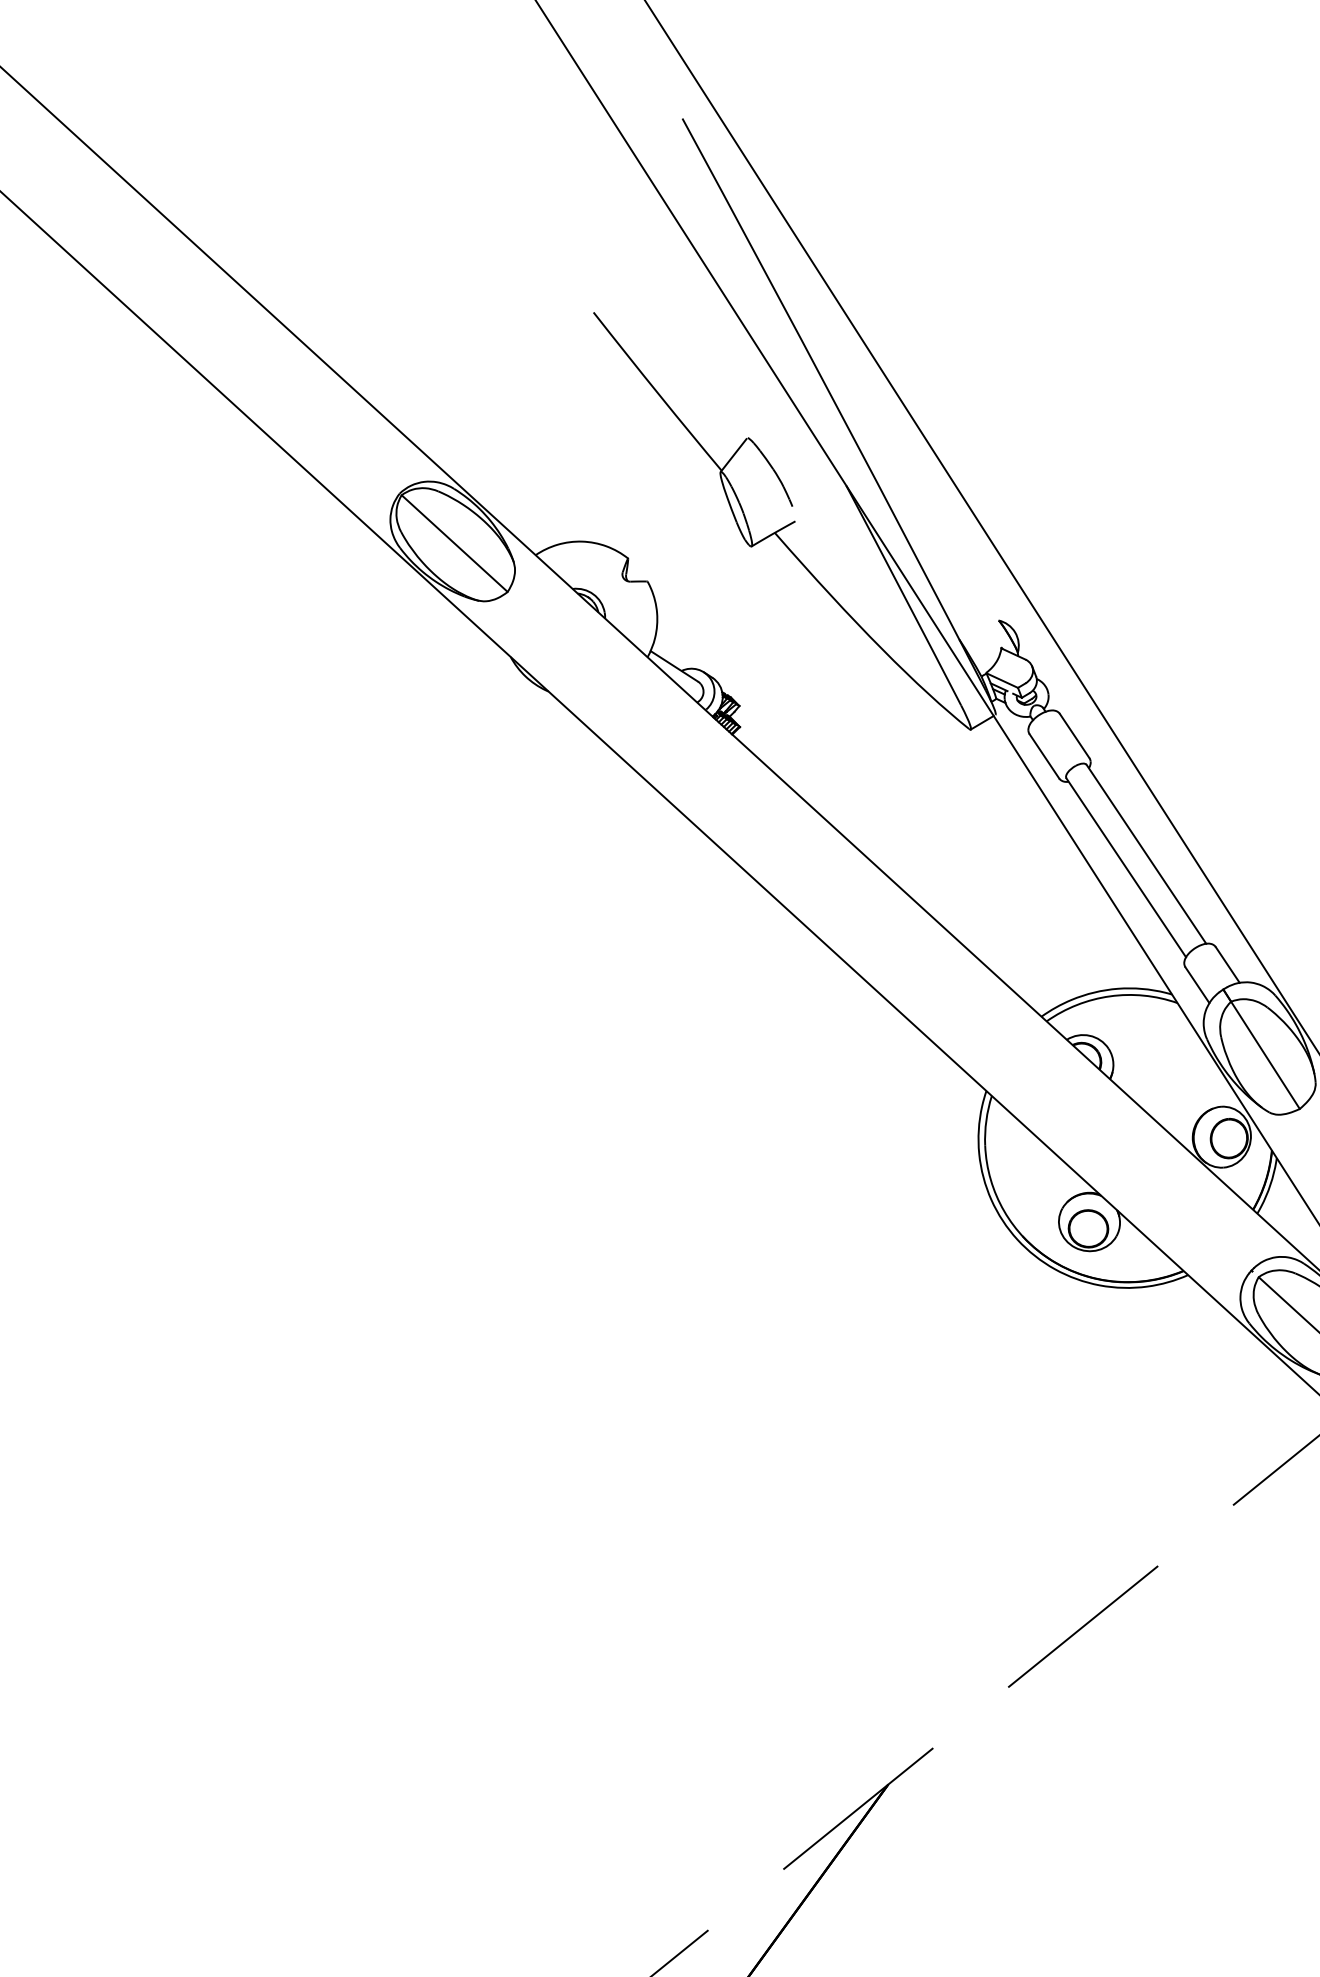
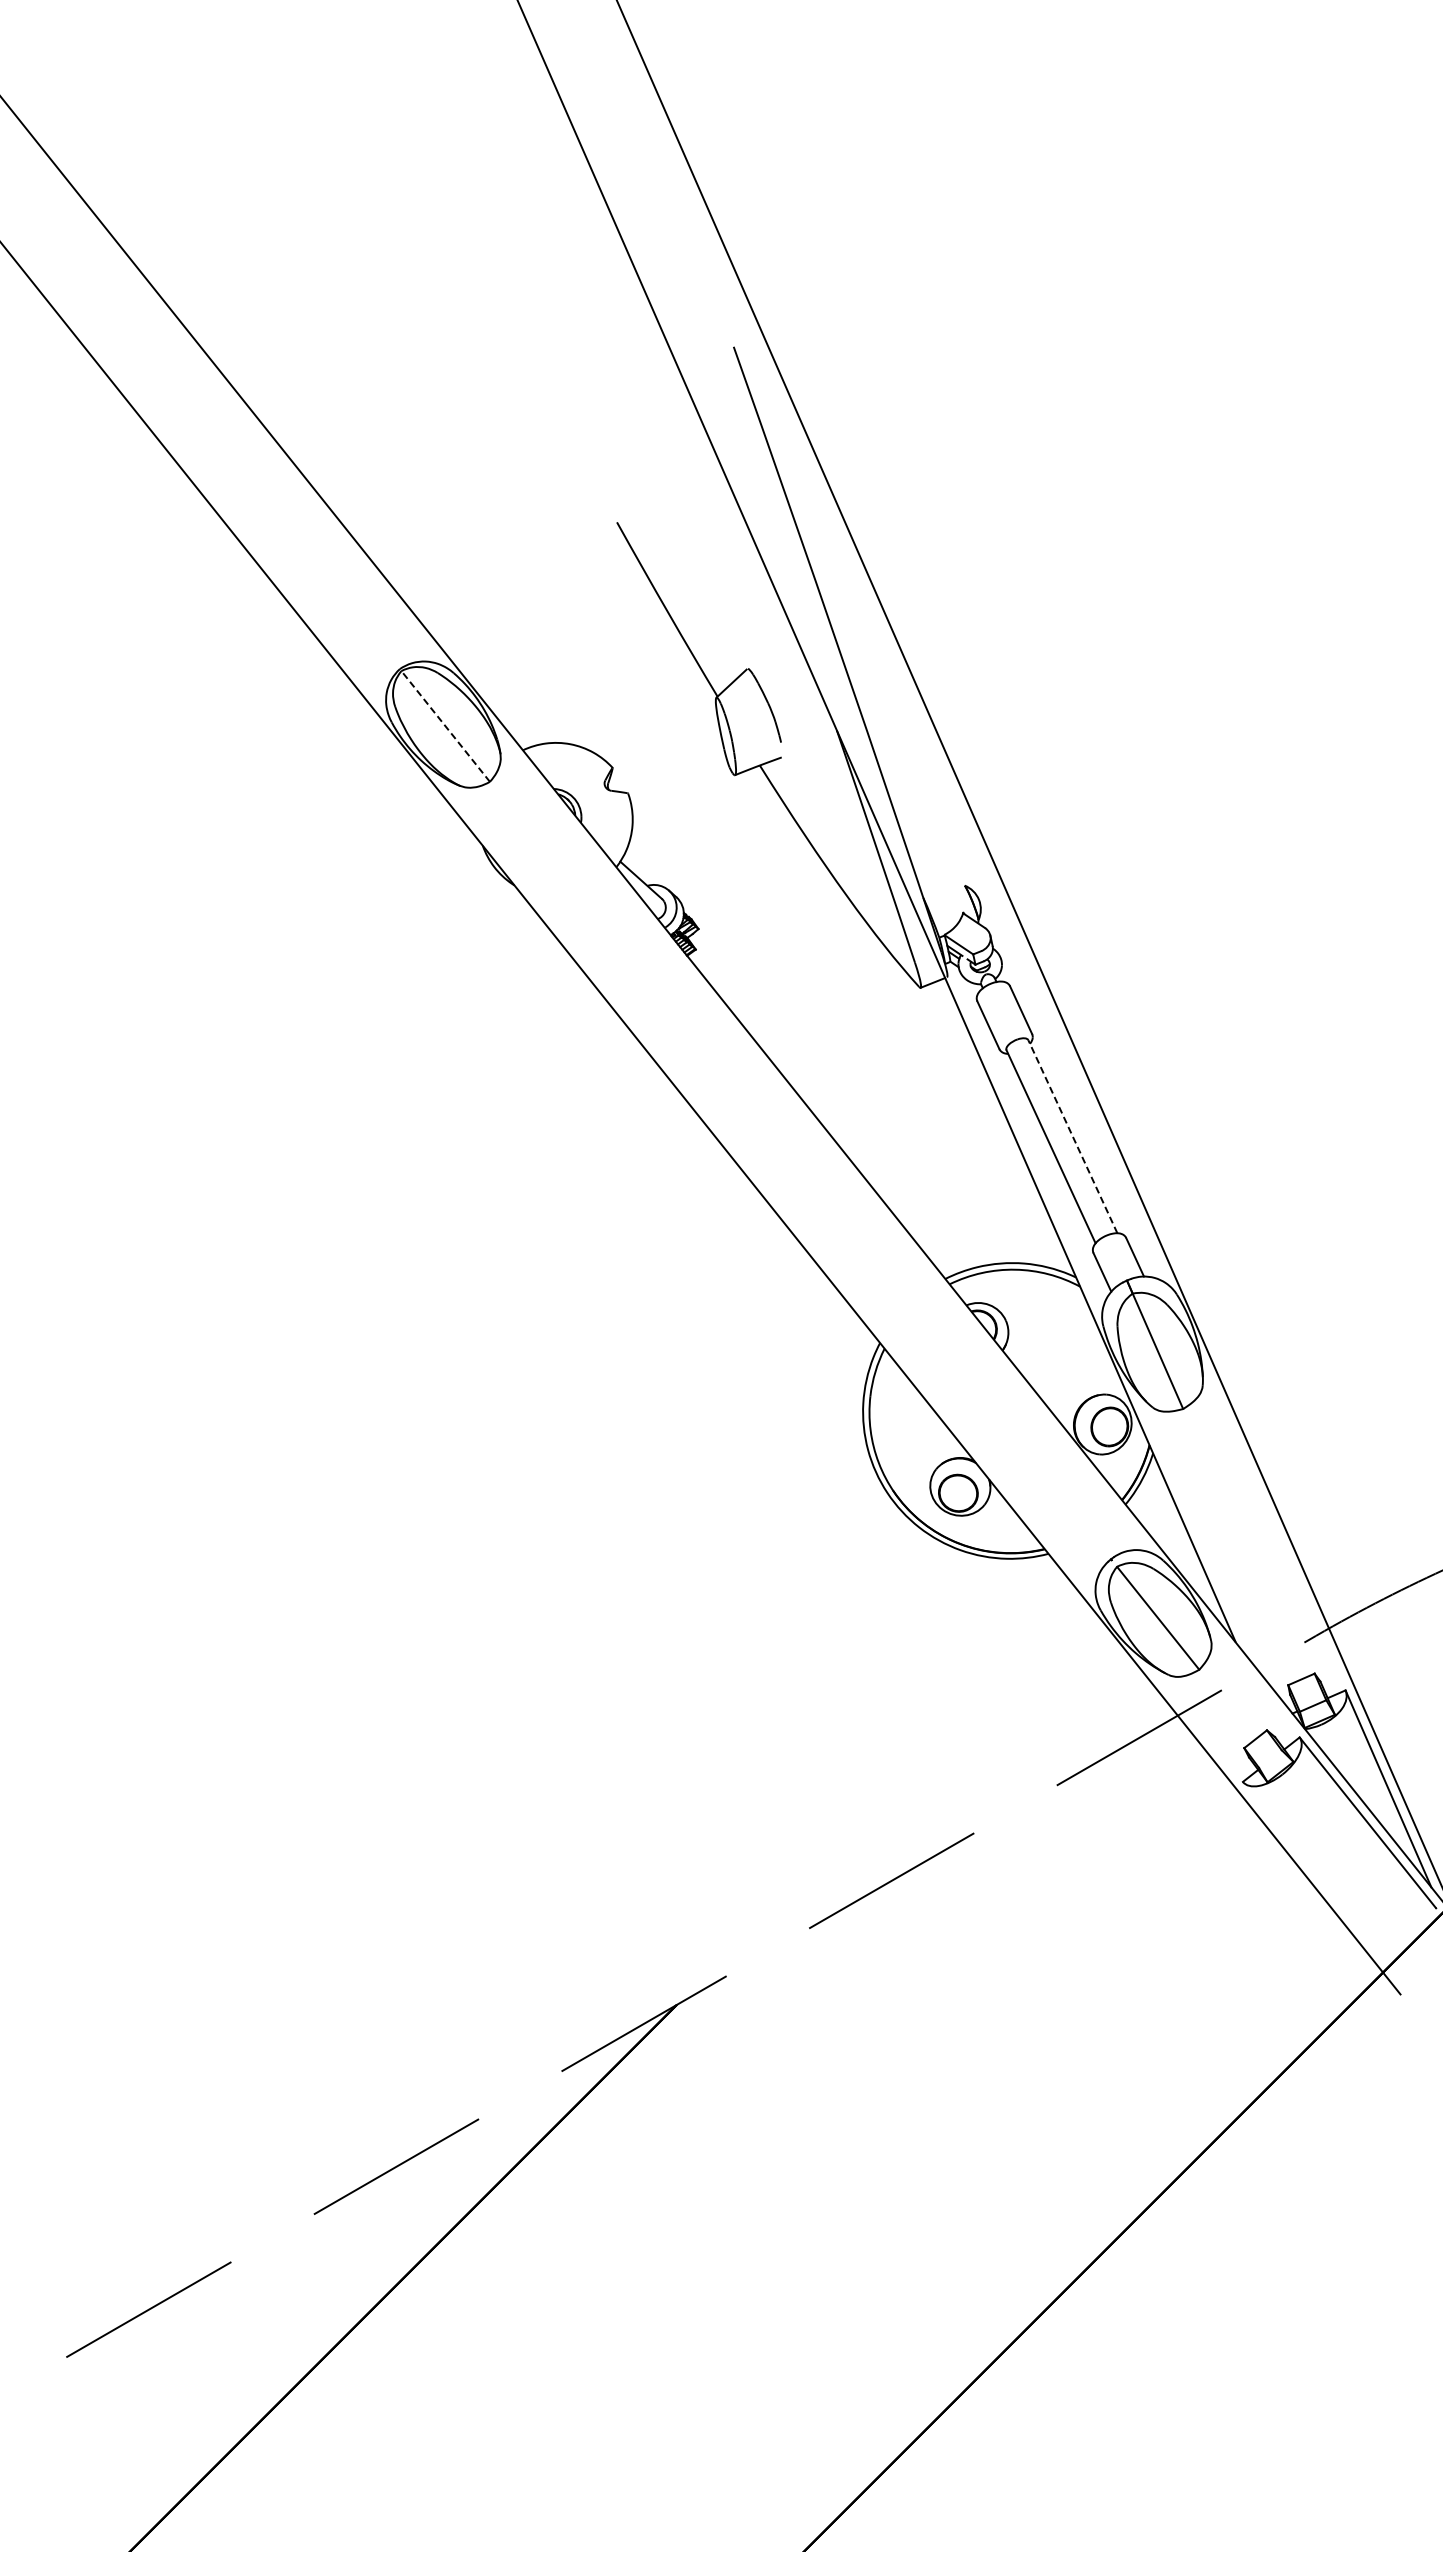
line: (454, 543) -> (445, 726), solid -> dashed
line: (1146, 854) -> (1072, 1136), solid -> dashed

